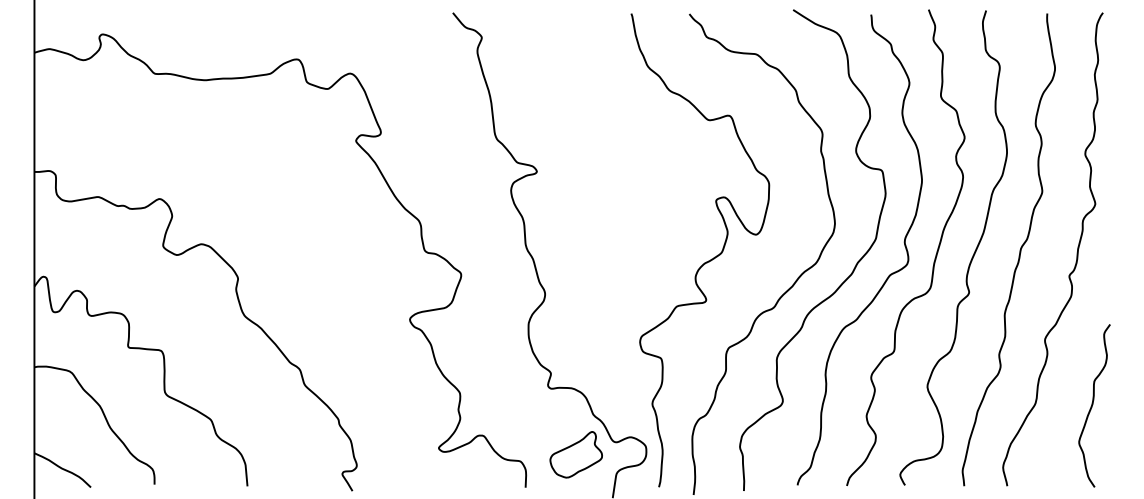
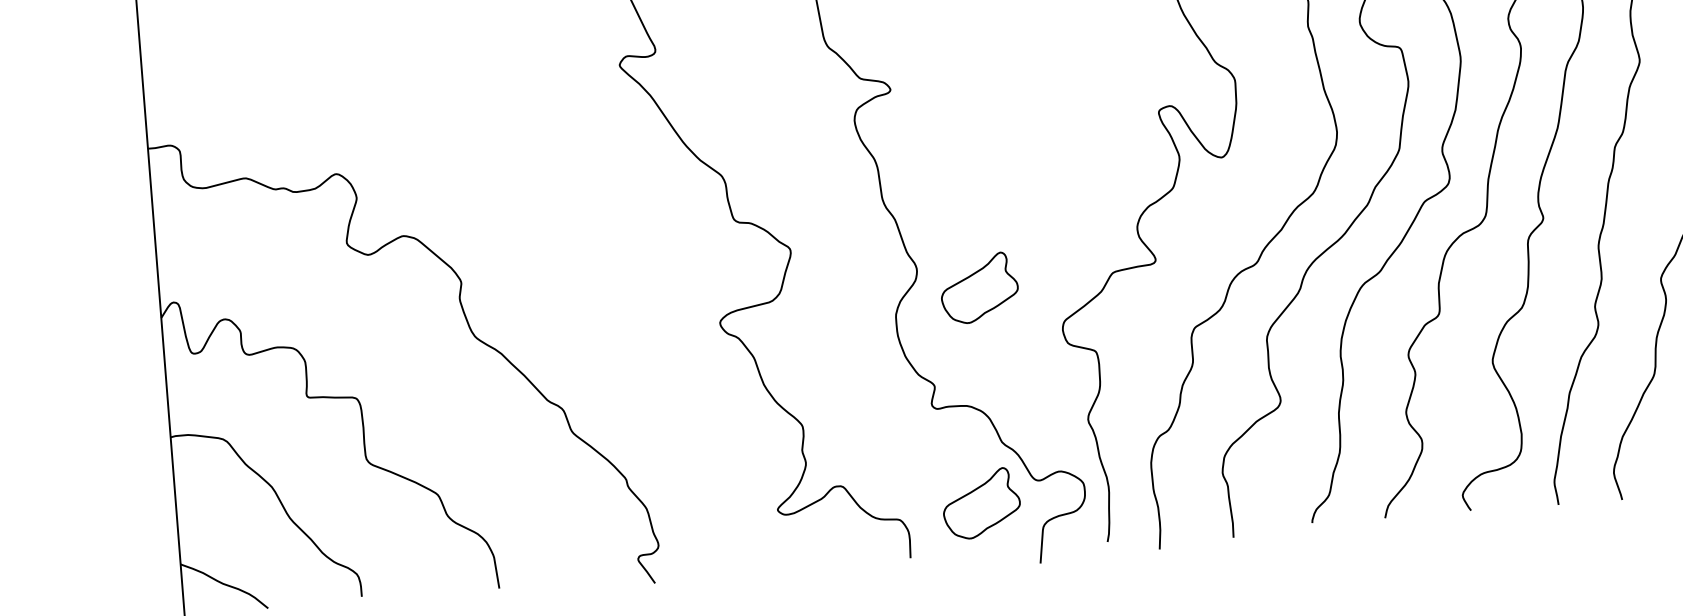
part: (585, 309) -> (978, 287), added

